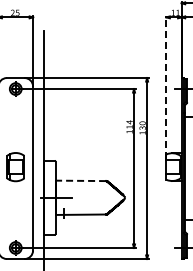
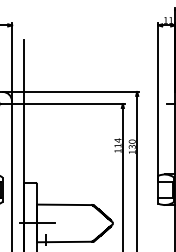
line: (166, 87) -> (158, 102), dashed -> solid
line: (81, 180) -> (65, 204), dashed -> solid

